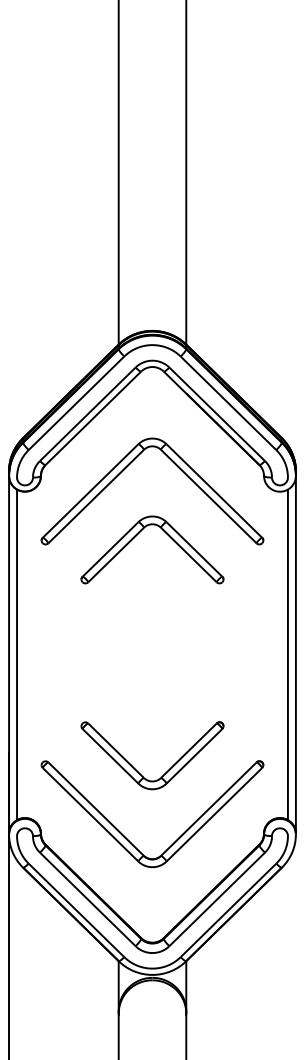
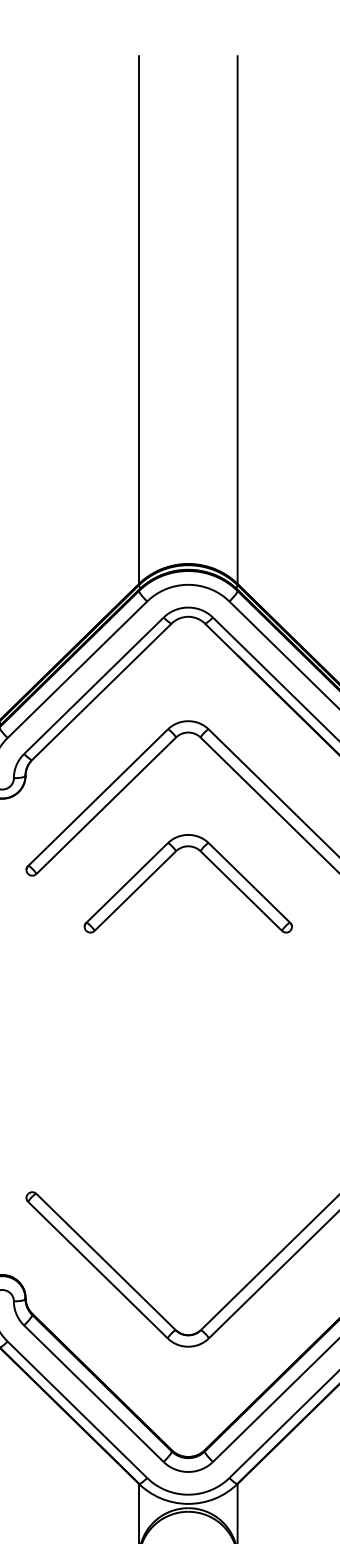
part: (137, 770) -> (166, 1205), removed

